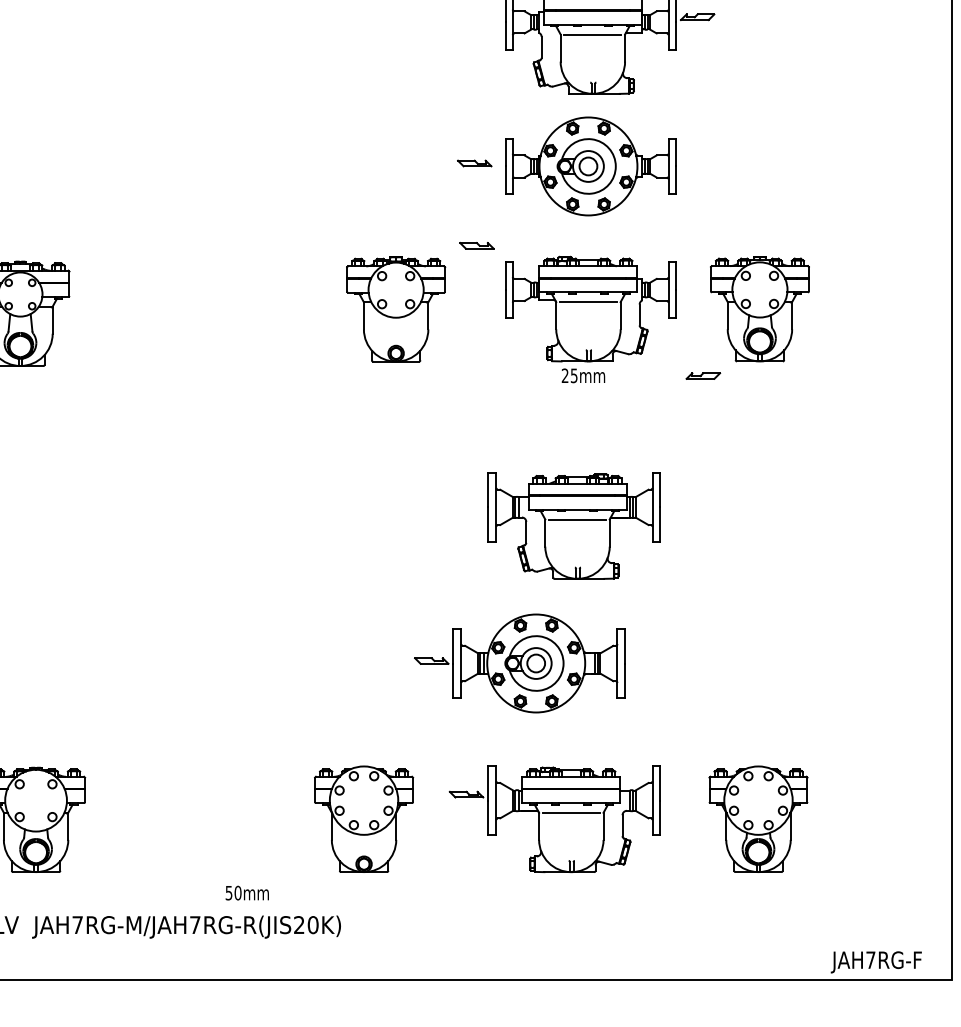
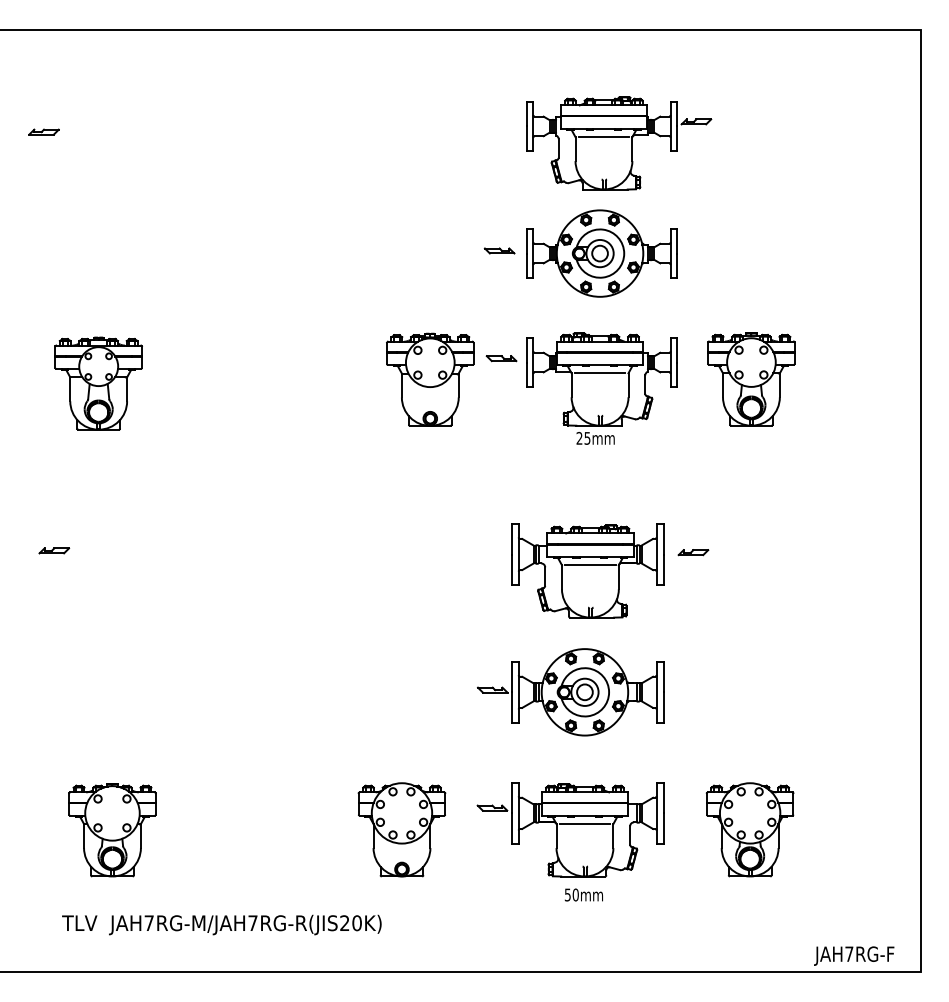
part: (476, 245) -> (501, 358), moved
part: (703, 375) -> (693, 552), moved
part: (519, 663) -> (570, 692), moved
text: (246, 892) -> (583, 894), moved

